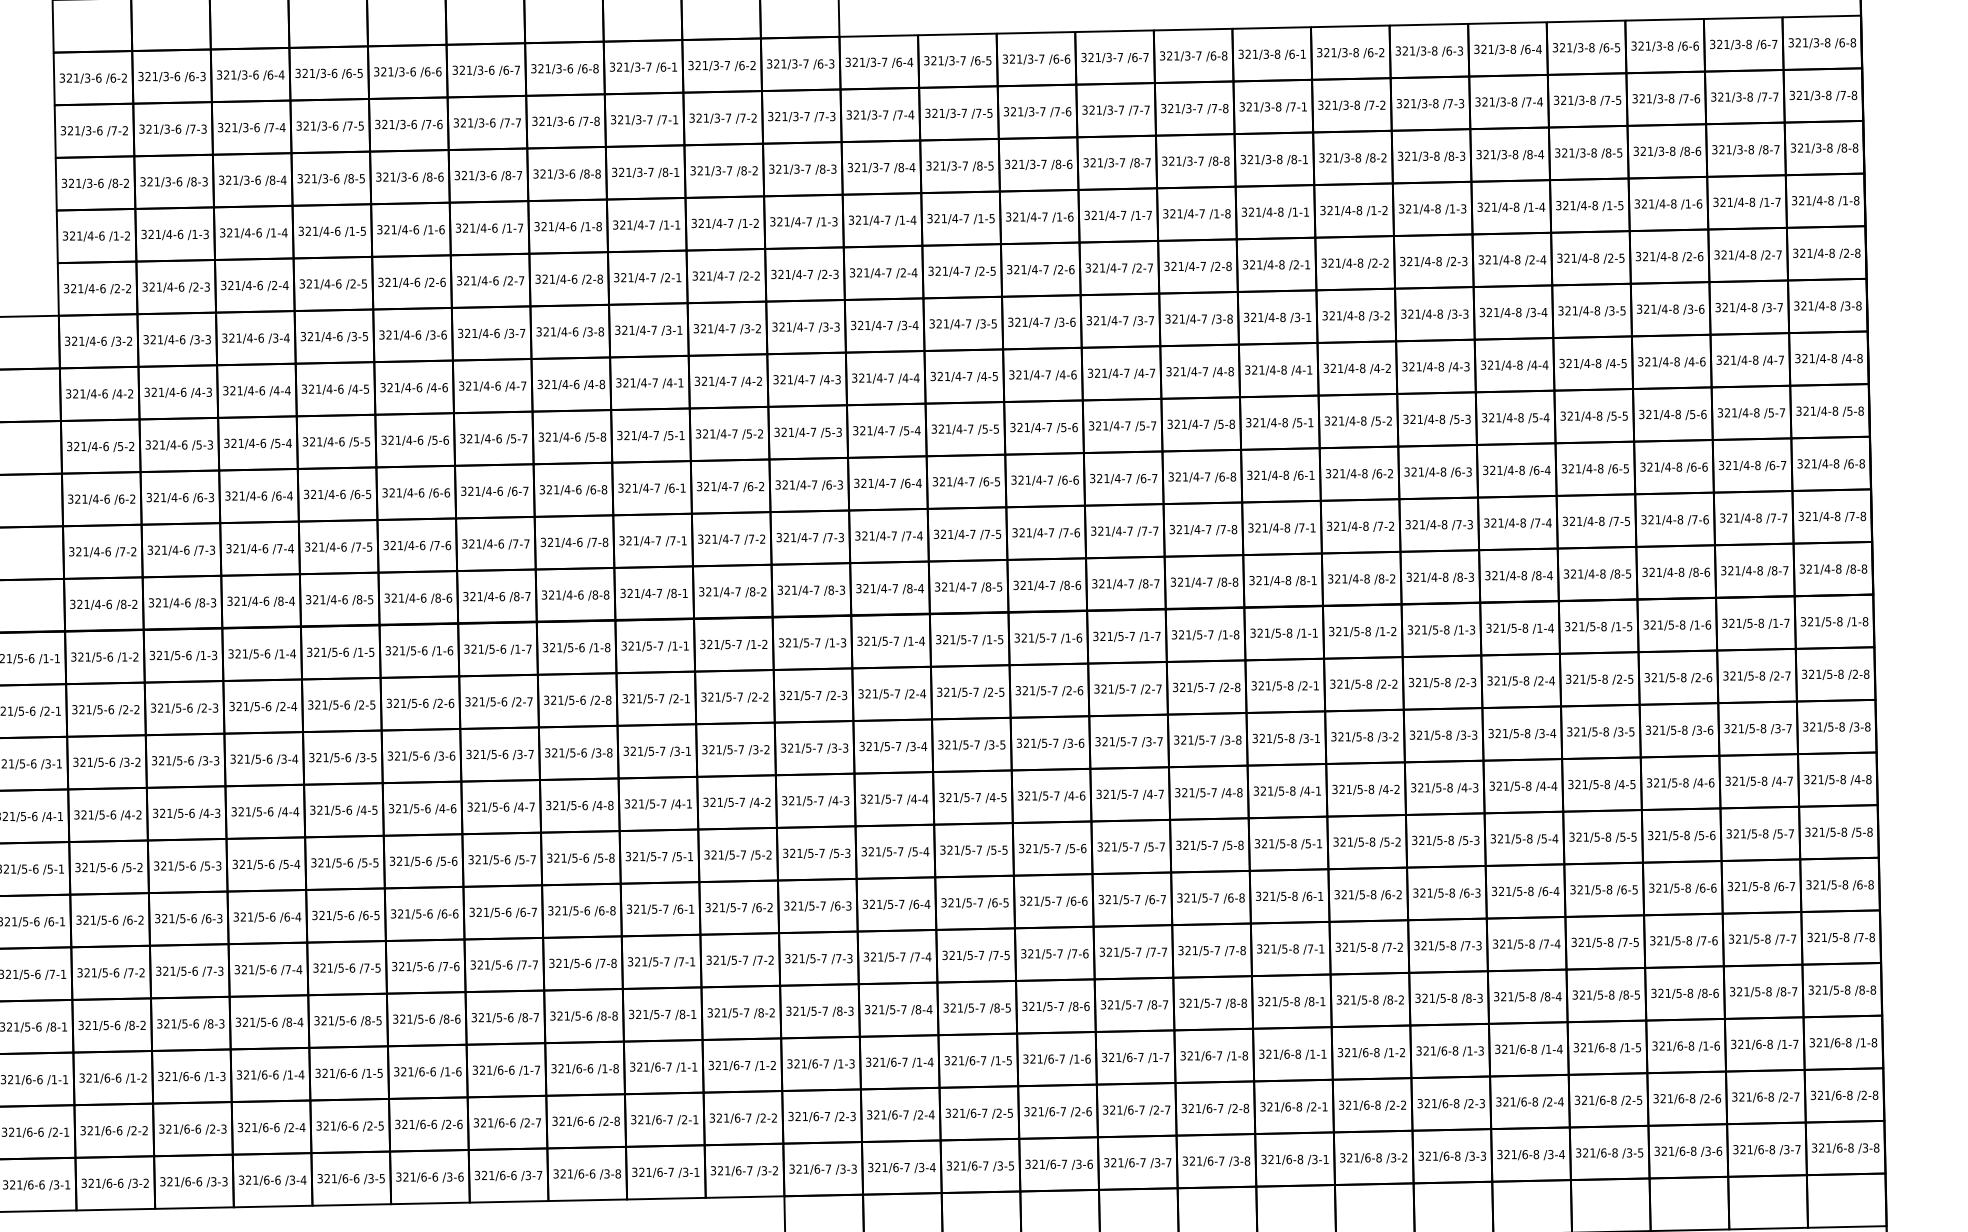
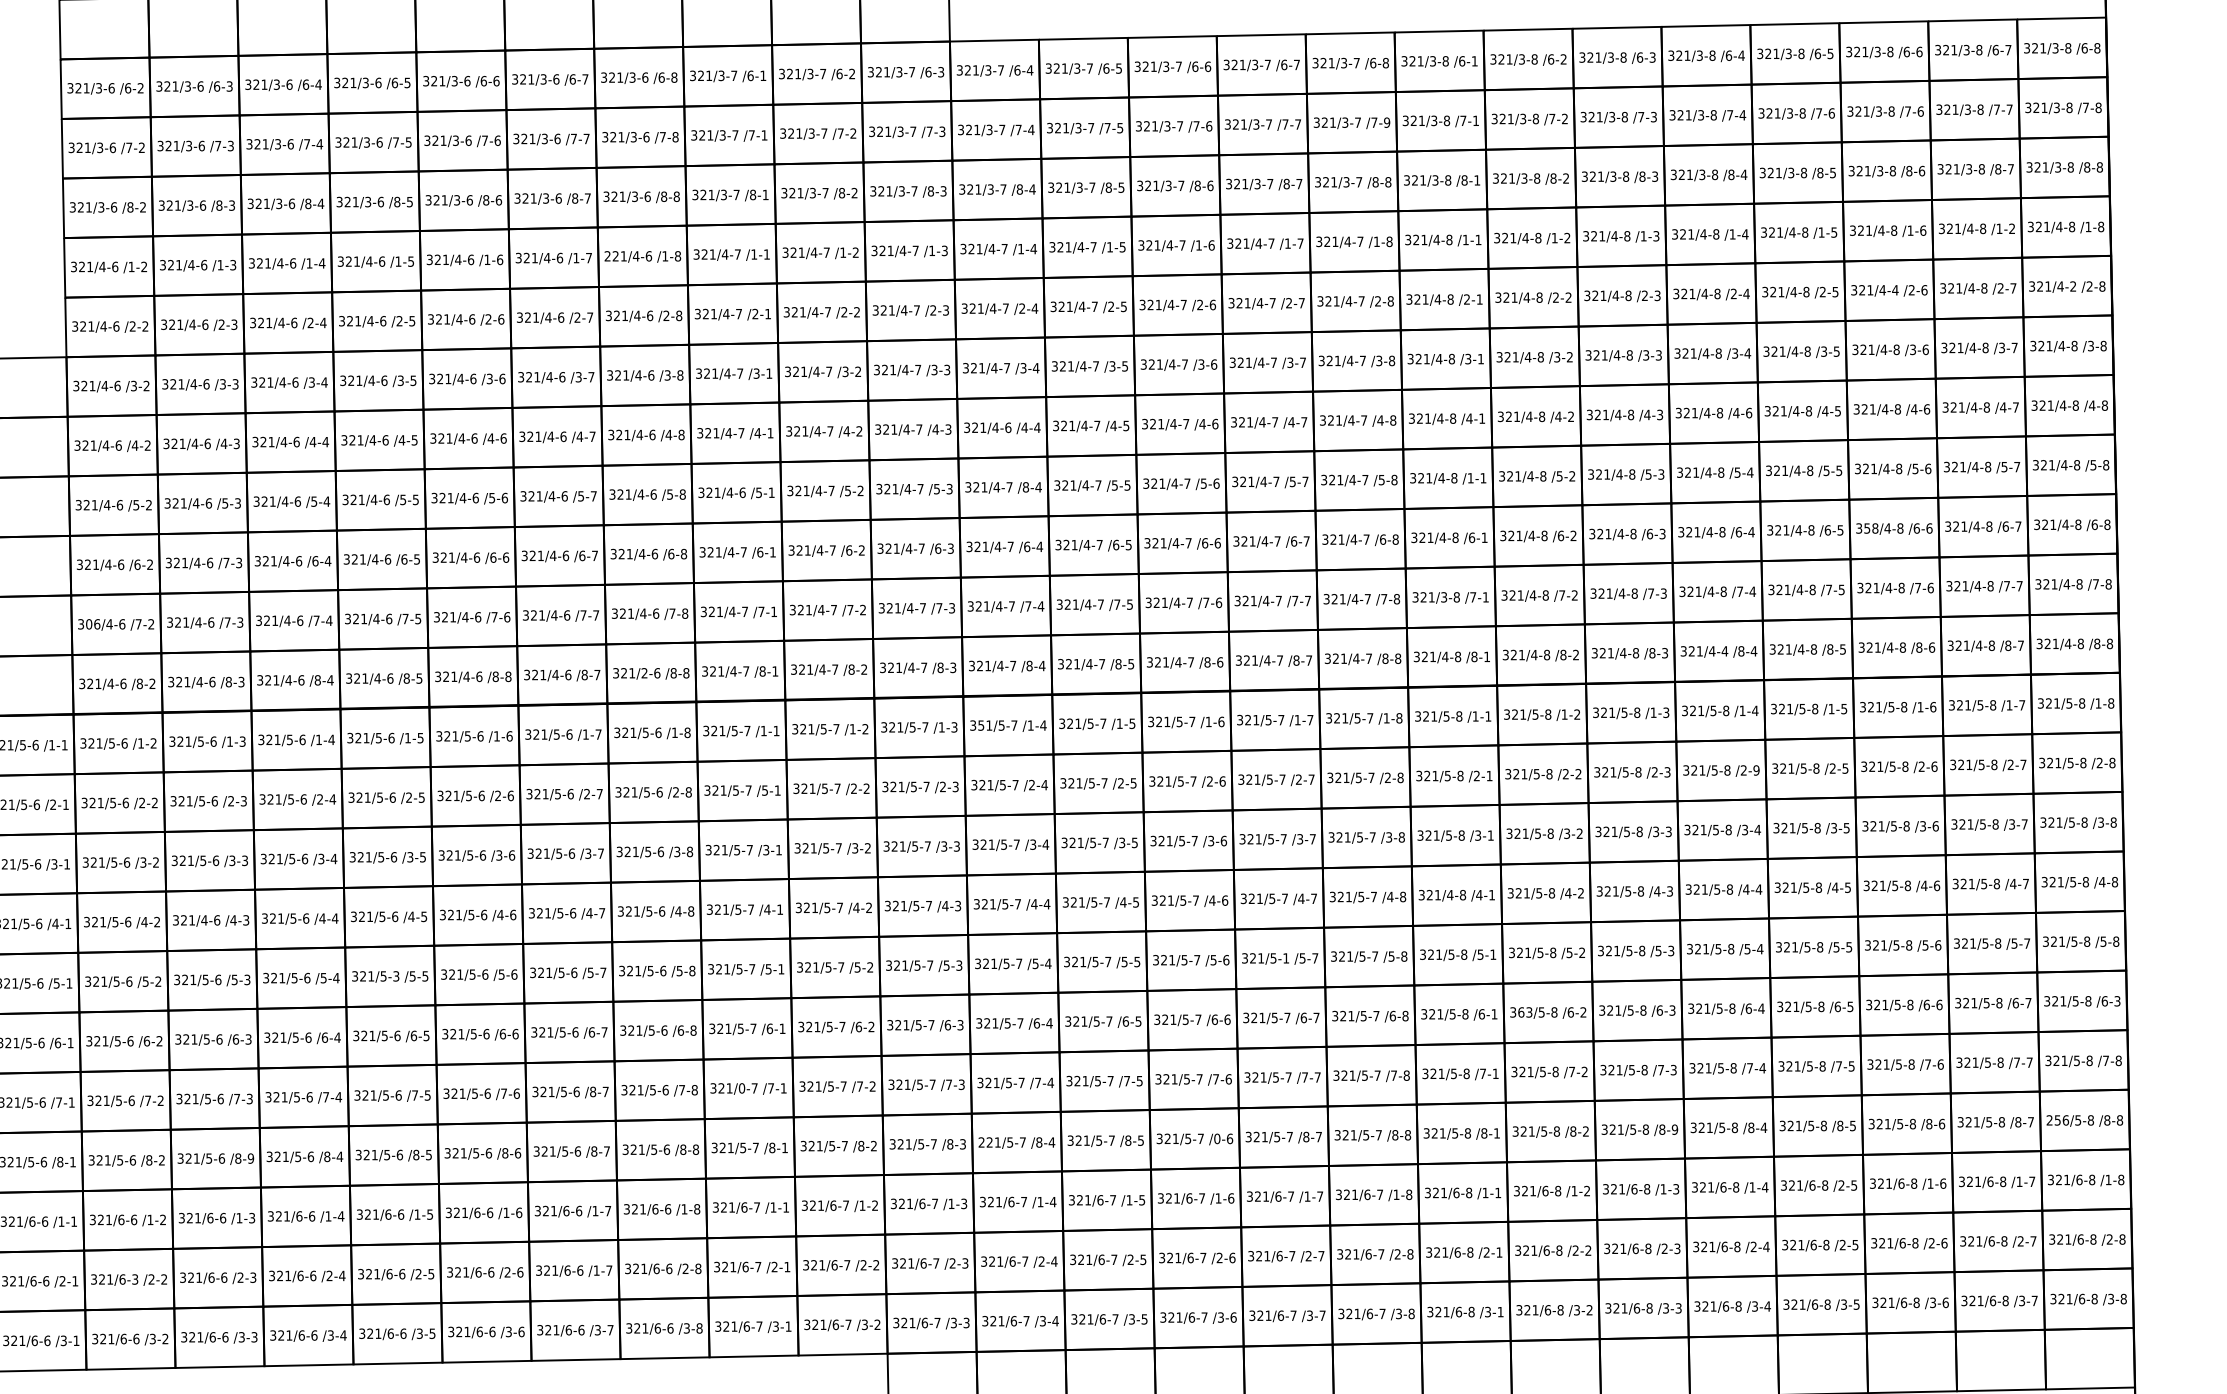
text: (1618, 100) -> (1831, 113), /7-5 -> /7-6
text: (1226, 108) -> (1387, 122), /7-8 -> /7-9
text: (1778, 202) -> (2012, 228), /1-7 -> /1-2
text: (536, 226) -> (607, 256), 321/4-6 -> 221/4-6
text: (1832, 253) -> (2073, 286), 321/4-8 -> 321/4-2
text: (1674, 256) -> (1895, 290), 321/4-8 -> 321/4-4
text: (1545, 364) -> (1748, 412), /4-4 -> /4-6
text: (891, 377) -> (1008, 427), 321/4-7 -> 321/4-6
text: (1299, 422) -> (1470, 478), /5-1 -> /1-1
text: (906, 430) -> (1025, 487), /5-4 -> /8-4
text: (656, 435) -> (742, 492), 321/4-7 -> 321/4-6
text: (1653, 467) -> (1871, 528), 321/4-8 -> 358/4-8
text: (200, 497) -> (226, 562), /6-3 -> /7-3
text: (1275, 528) -> (1443, 597), 321/4-8 -> 321/3-8
text: (82, 551) -> (93, 624), 321/4-6 -> 306/4-6
text: (1523, 575) -> (1724, 651), 321/4-8 -> 321/4-4
text: (569, 595) -> (644, 673), 321/4-6 -> 321/2-6
text: (449, 597) -> (508, 676), /8-6 -> /8-8
text: (867, 641) -> (981, 725), 321/5-7 -> 351/5-7
text: (1552, 680) -> (1756, 770), /2-4 -> /2-9
text: (675, 698) -> (764, 790), /2-1 -> /5-1
text: (1281, 791) -> (1450, 895), 321/5-8 -> 321/4-8
text: (180, 813) -> (204, 920), 321/5-6 -> 321/4-6
text: (1136, 847) -> (1286, 958), 321/5-7 -> 321/5-1
text: (350, 862) -> (396, 976), 321/5-6 -> 321/5-3
text: (1871, 885) -> (2117, 1001), /6-8 -> /6-3
text: (1348, 894) -> (1525, 1012), 321/5-8 -> 363/5-8
text: (655, 961) -> (741, 1088), 321/5-7 -> 321/0-7
text: (524, 964) -> (593, 1091), /7-7 -> /8-7
text: (1818, 990) -> (2057, 1120), 321/5-8 -> 256/5-8
text: (1479, 998) -> (1674, 1129), /8-3 -> /8-9
text: (1075, 1006) -> (1217, 1138), /8-6 -> /0-6
text: (867, 1009) -> (981, 1142), 321/5-7 -> 221/5-7
text: (221, 1023) -> (250, 1158), /8-3 -> /8-9
text: (1627, 1047) -> (1841, 1185), /1-5 -> /2-5
text: (527, 1122) -> (596, 1270), /2-7 -> /1-7
text: (119, 1130) -> (135, 1279), 321/6-6 -> 321/6-3

